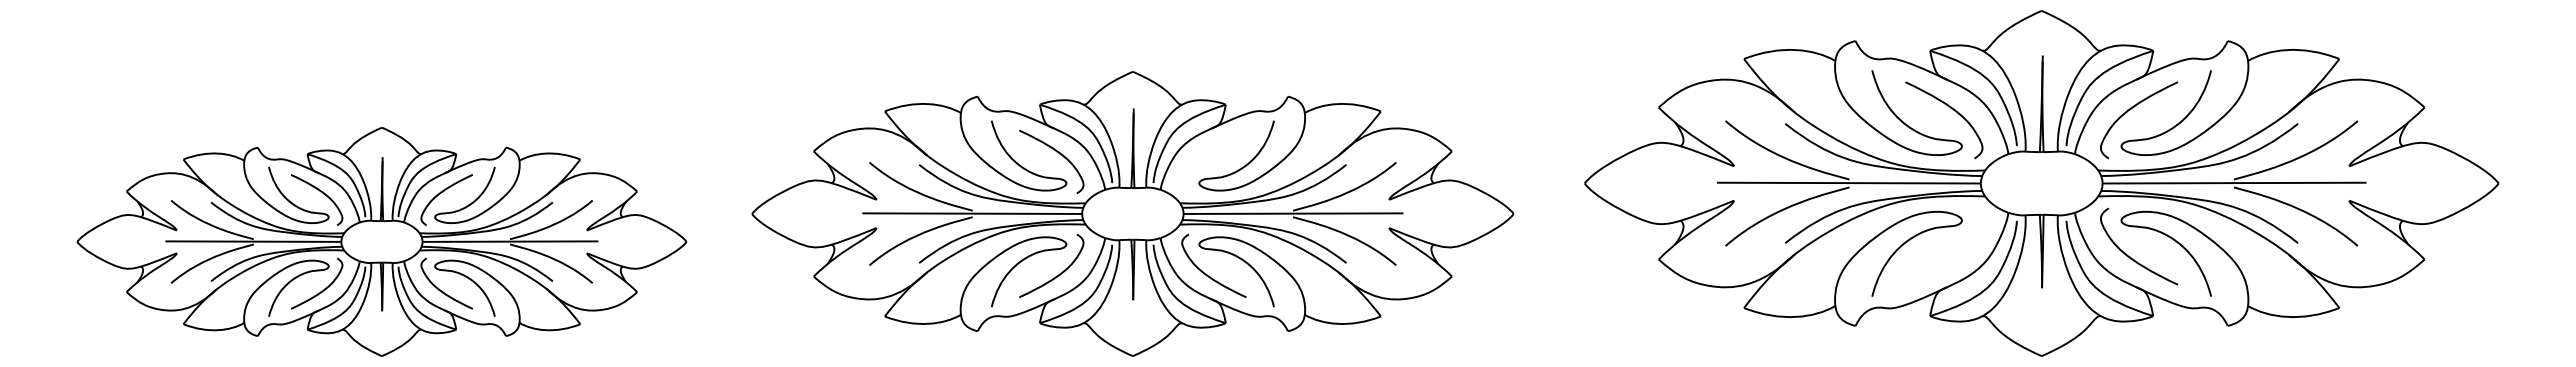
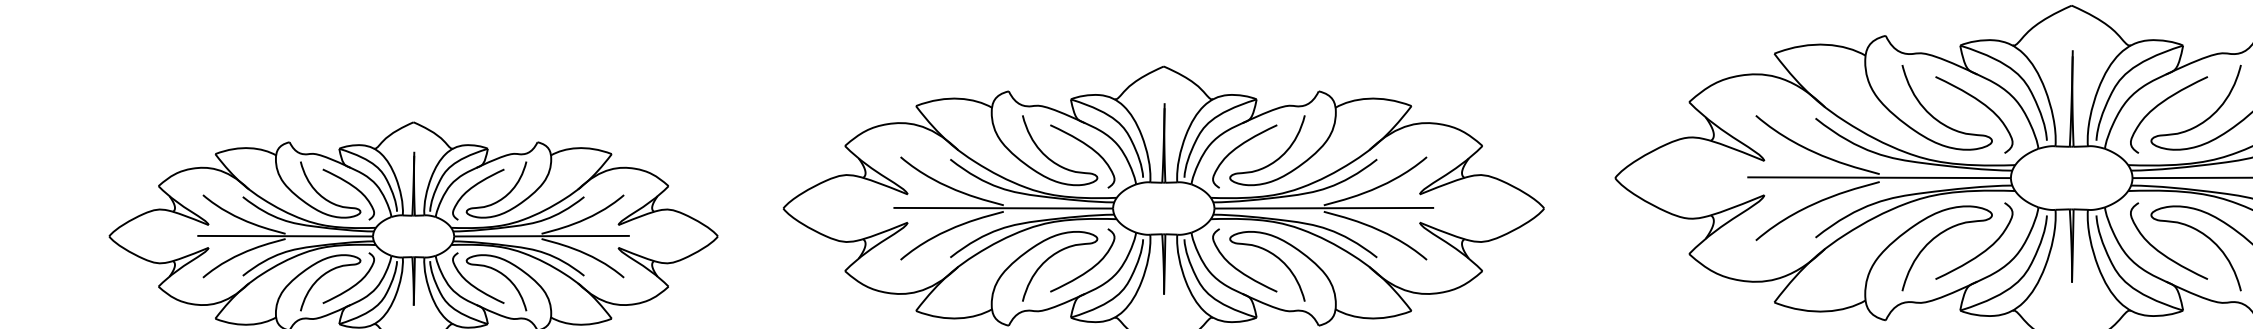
curve: (1207, 153) -> (1238, 148), added
curve: (1951, 257) -> (1981, 252), added

